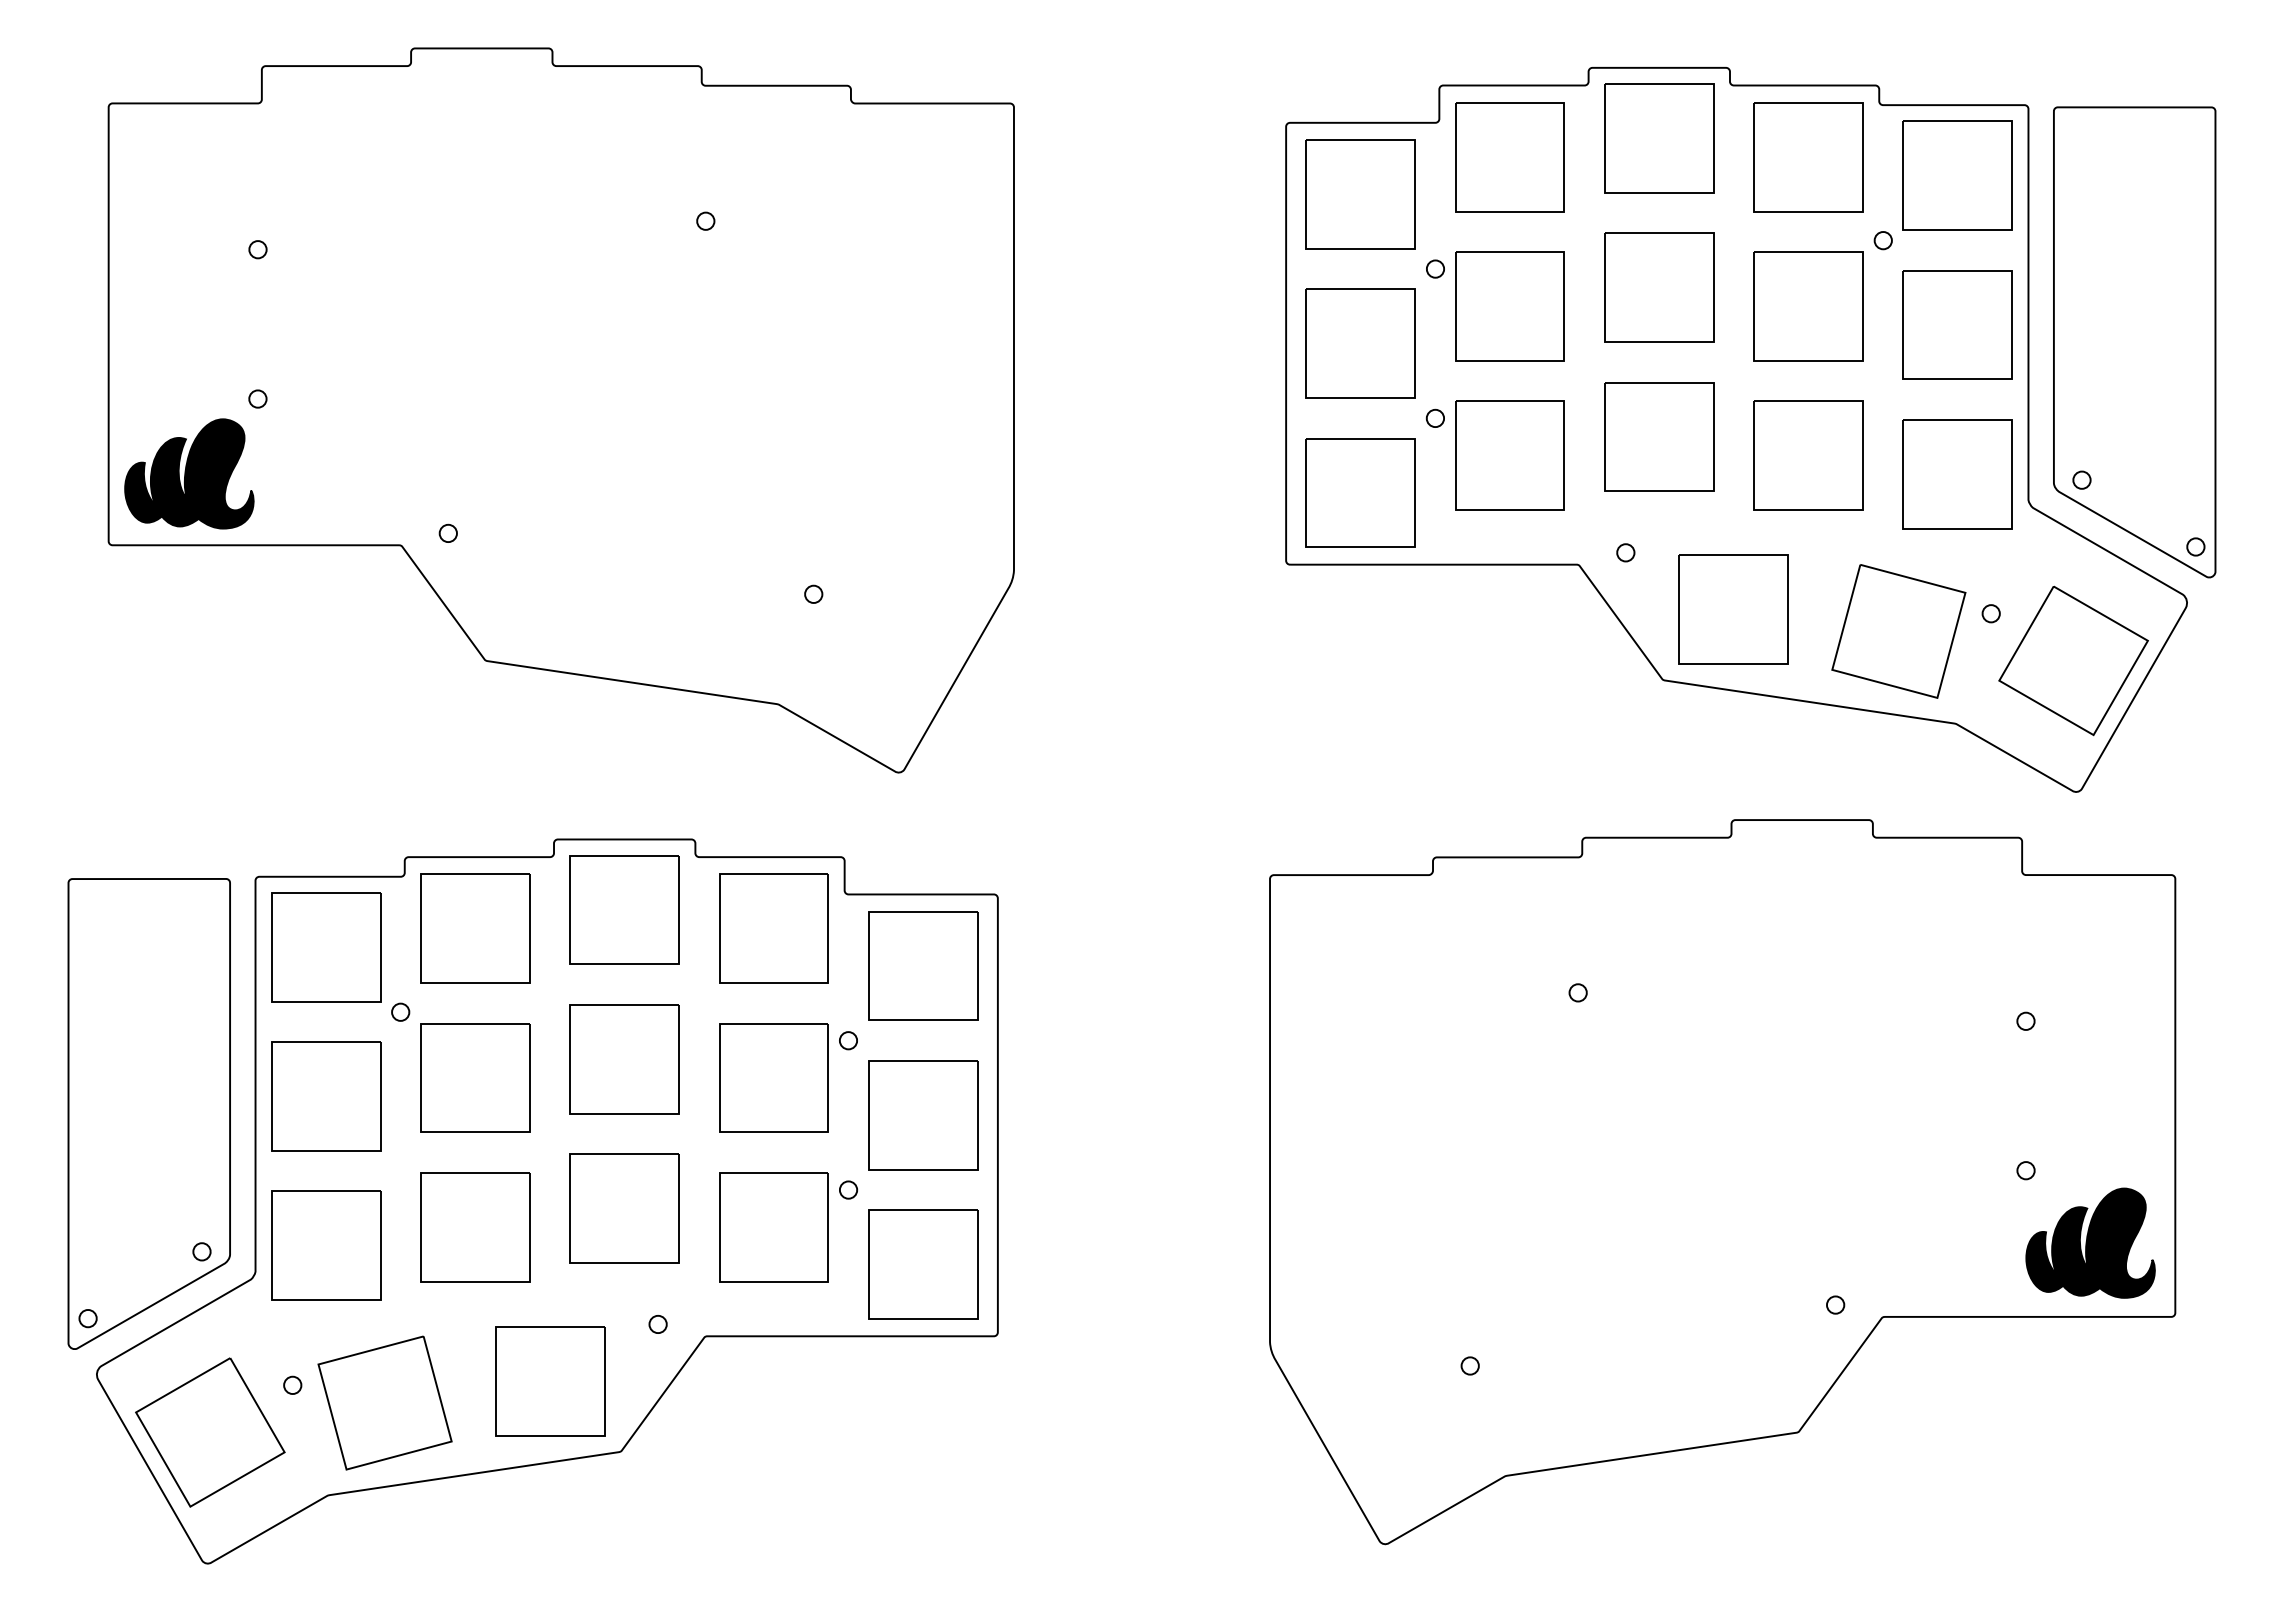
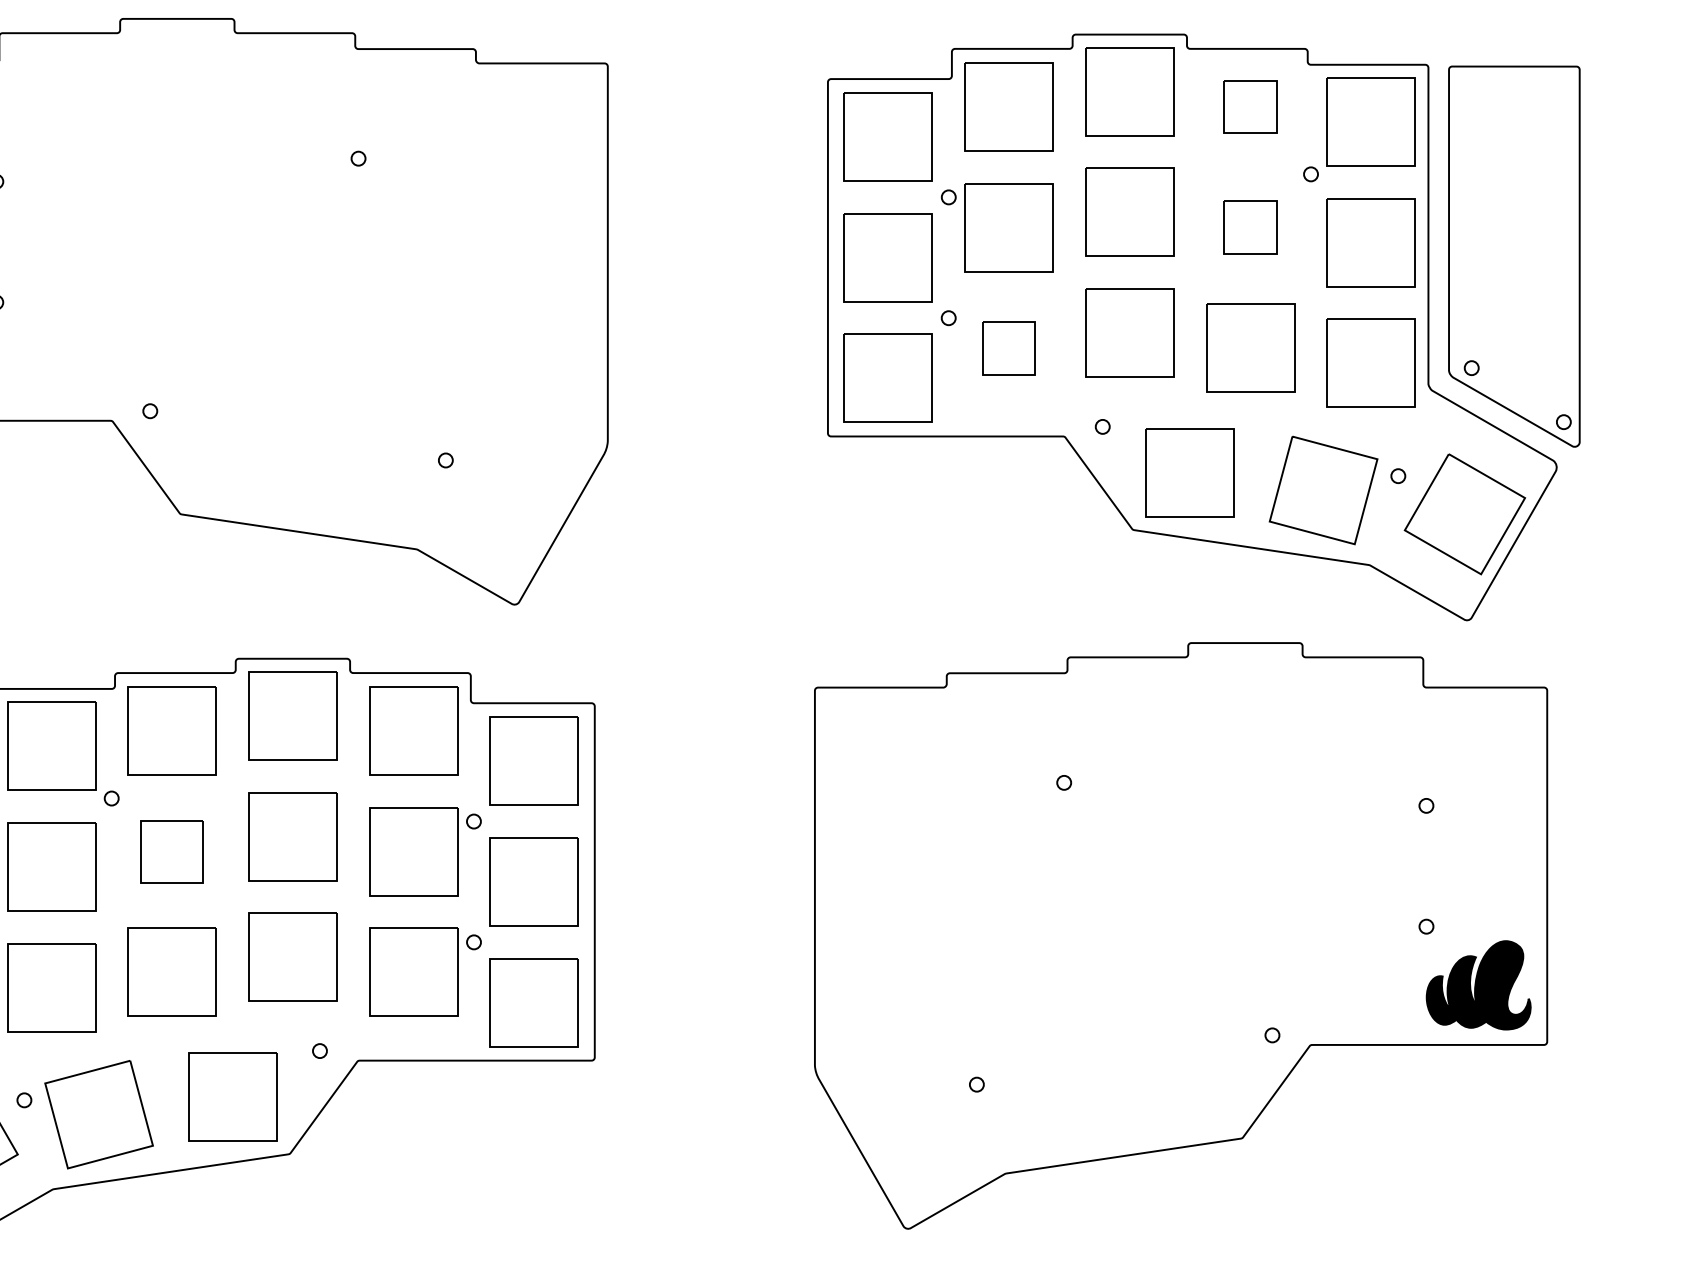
part: (1808, 157) -> (1250, 107), size x0.6
part: (1808, 306) -> (1250, 227), size x0.6
part: (1509, 455) -> (1008, 348), size x0.6
part: (475, 1077) -> (172, 851), size x0.7

